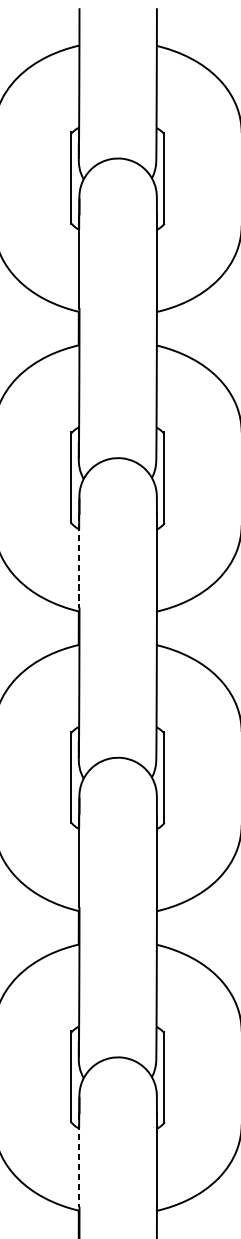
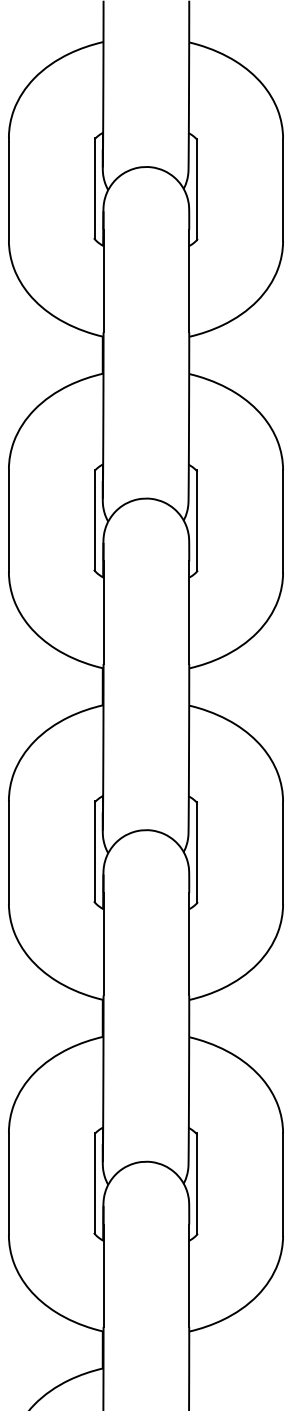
line: (79, 561) -> (103, 613), dashed -> solid
line: (79, 1161) -> (103, 1276), dashed -> solid

